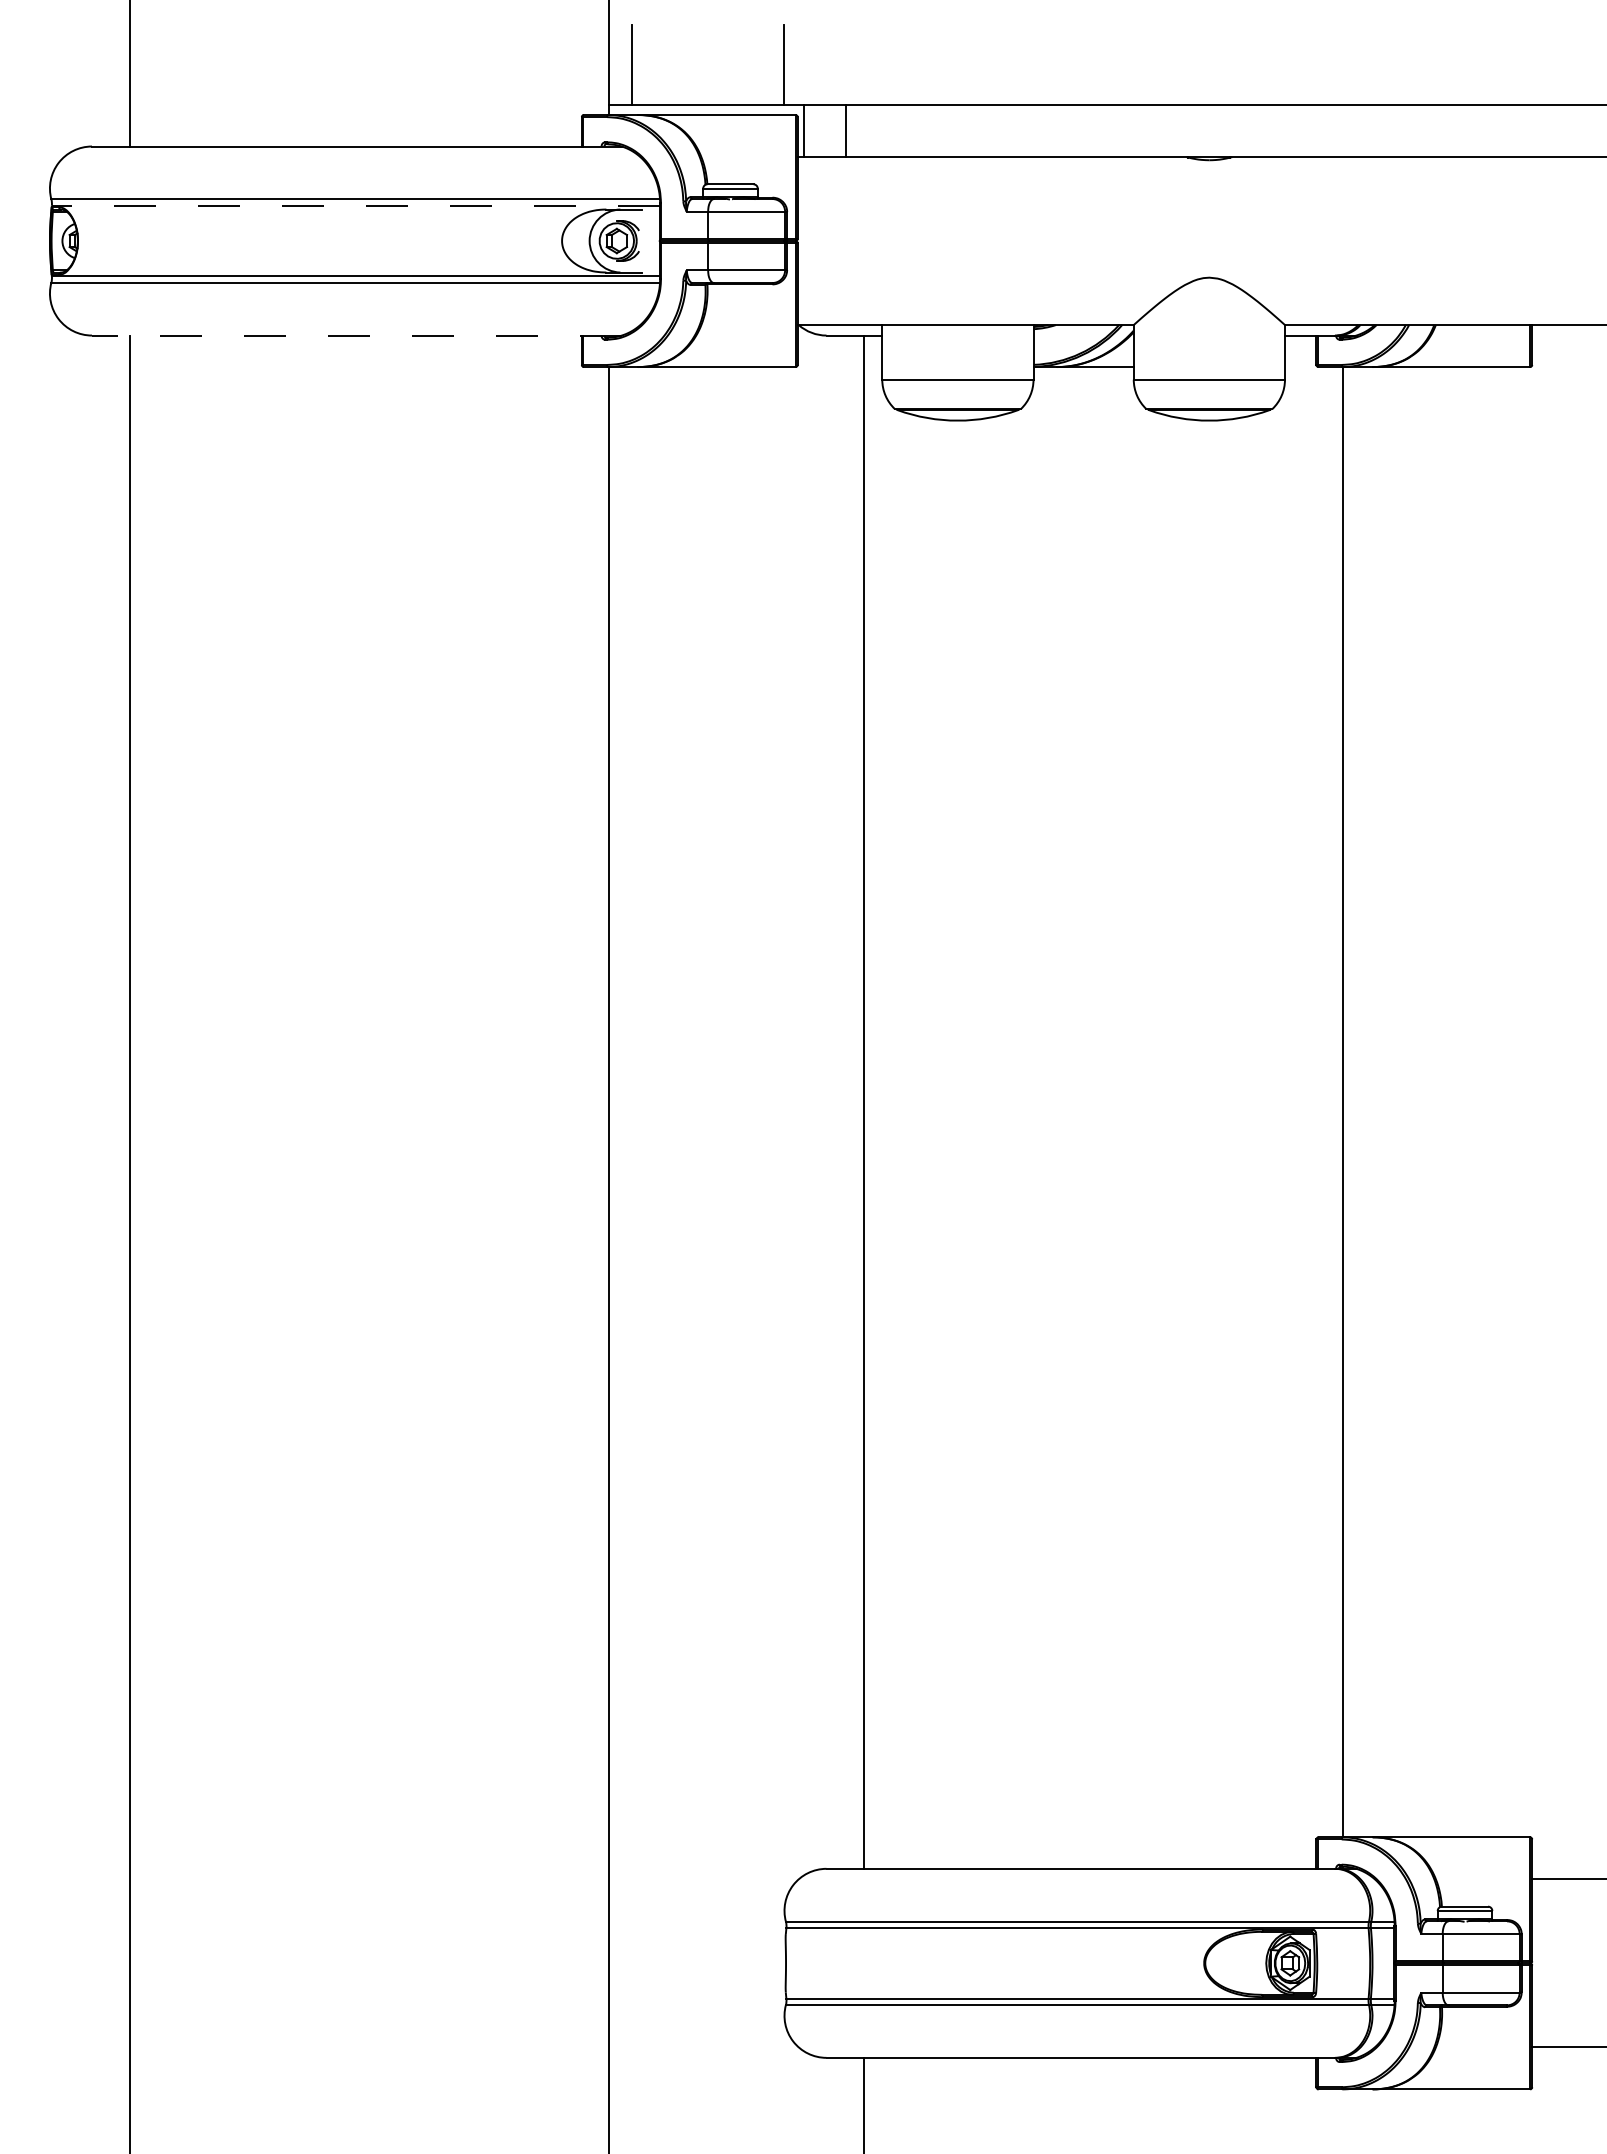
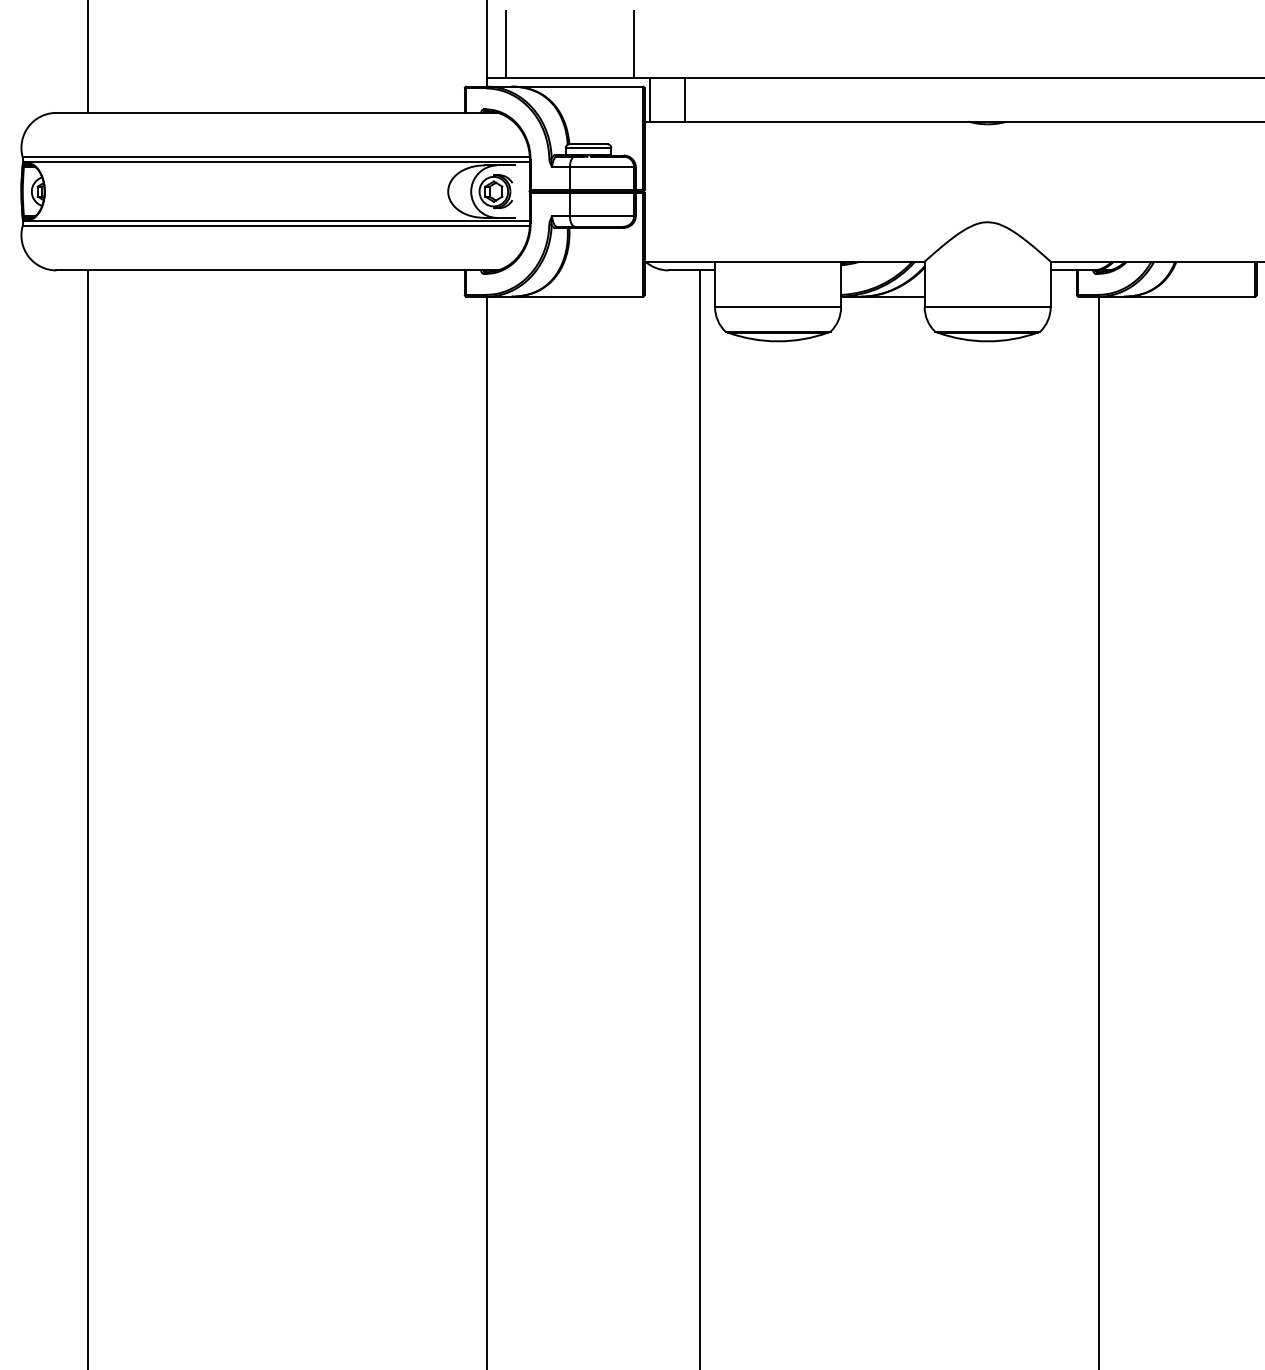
line: (355, 205) -> (276, 162), dashed -> solid
line: (356, 335) -> (276, 270), dashed -> solid

